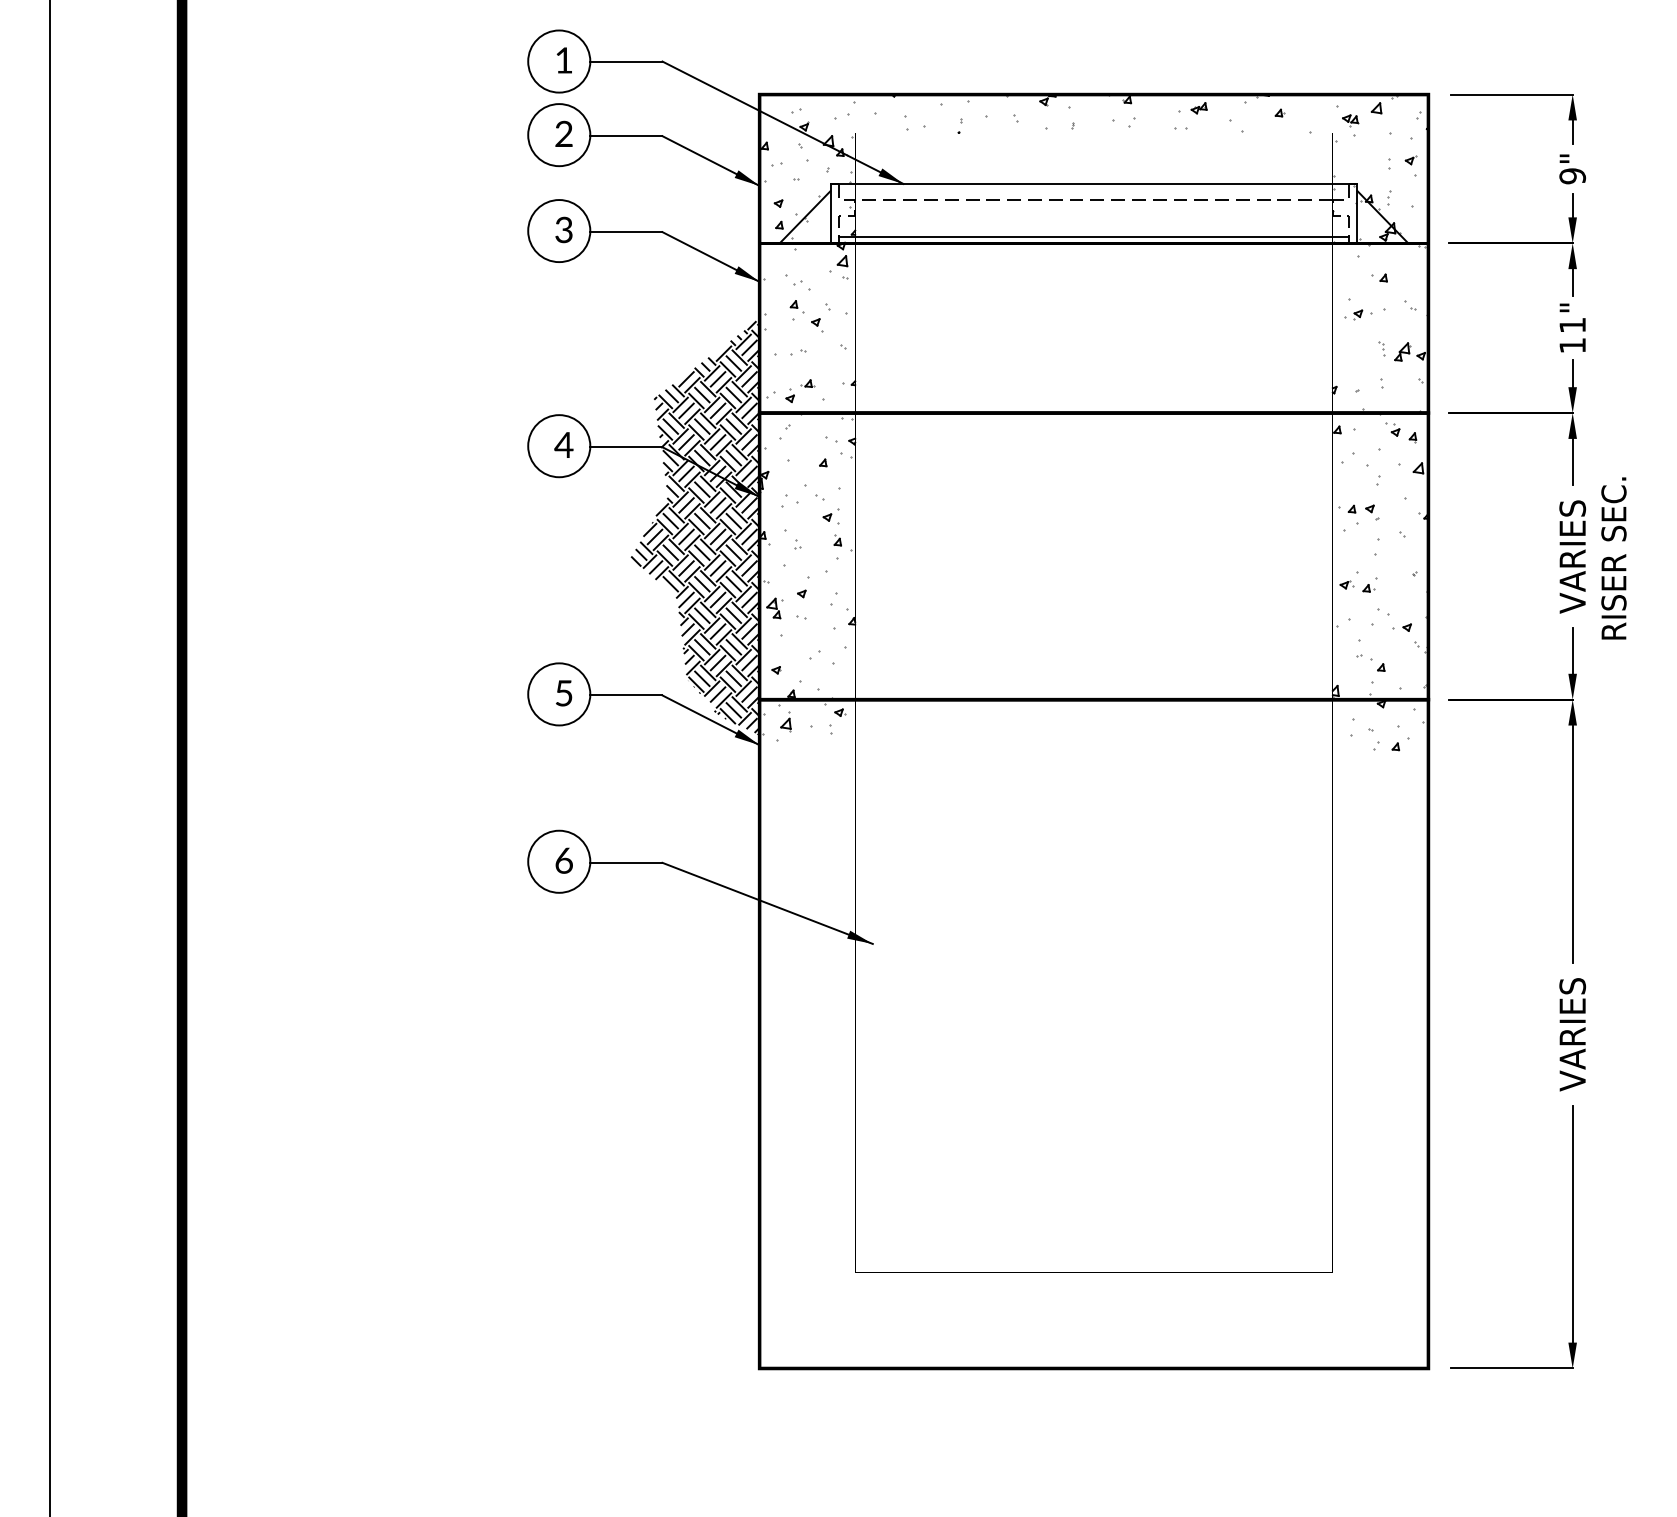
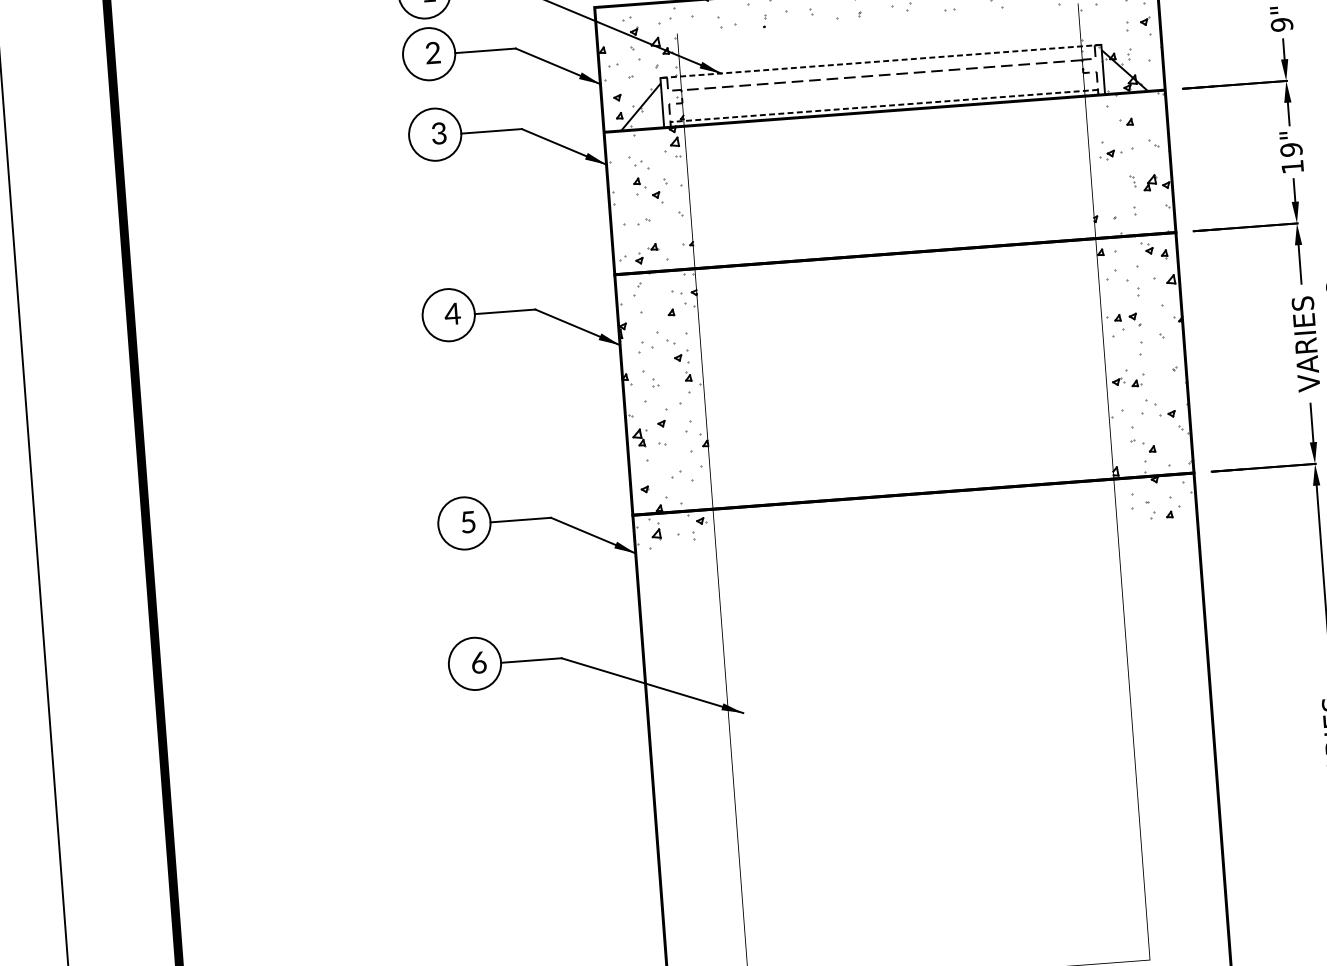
line: (1094, 183) -> (881, 61), solid -> dashed
line: (1094, 237) -> (884, 106), solid -> dashed
text: (1572, 325) -> (1291, 150), 11" -> 19"
hatch: (695, 527) -> (568, 374), removed

